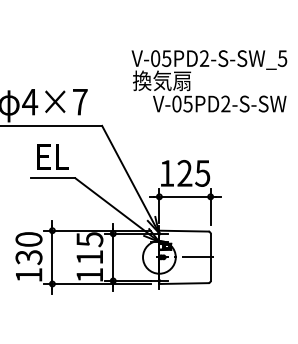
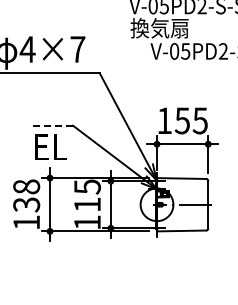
text: (52, 156) -> (50, 146), moved
text: (184, 173) -> (182, 120), 125 -> 155
line: (52, 178) -> (50, 125), solid -> dashed
text: (29, 239) -> (27, 186), 130 -> 138

